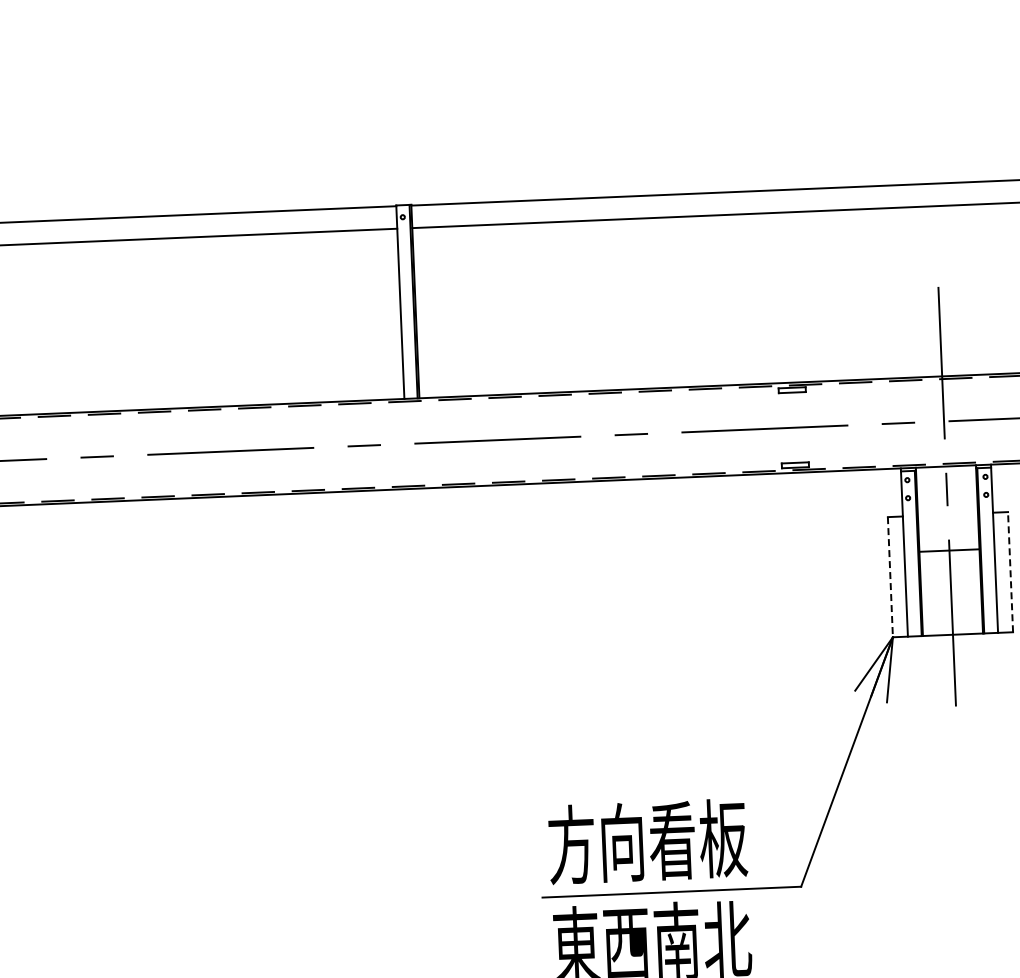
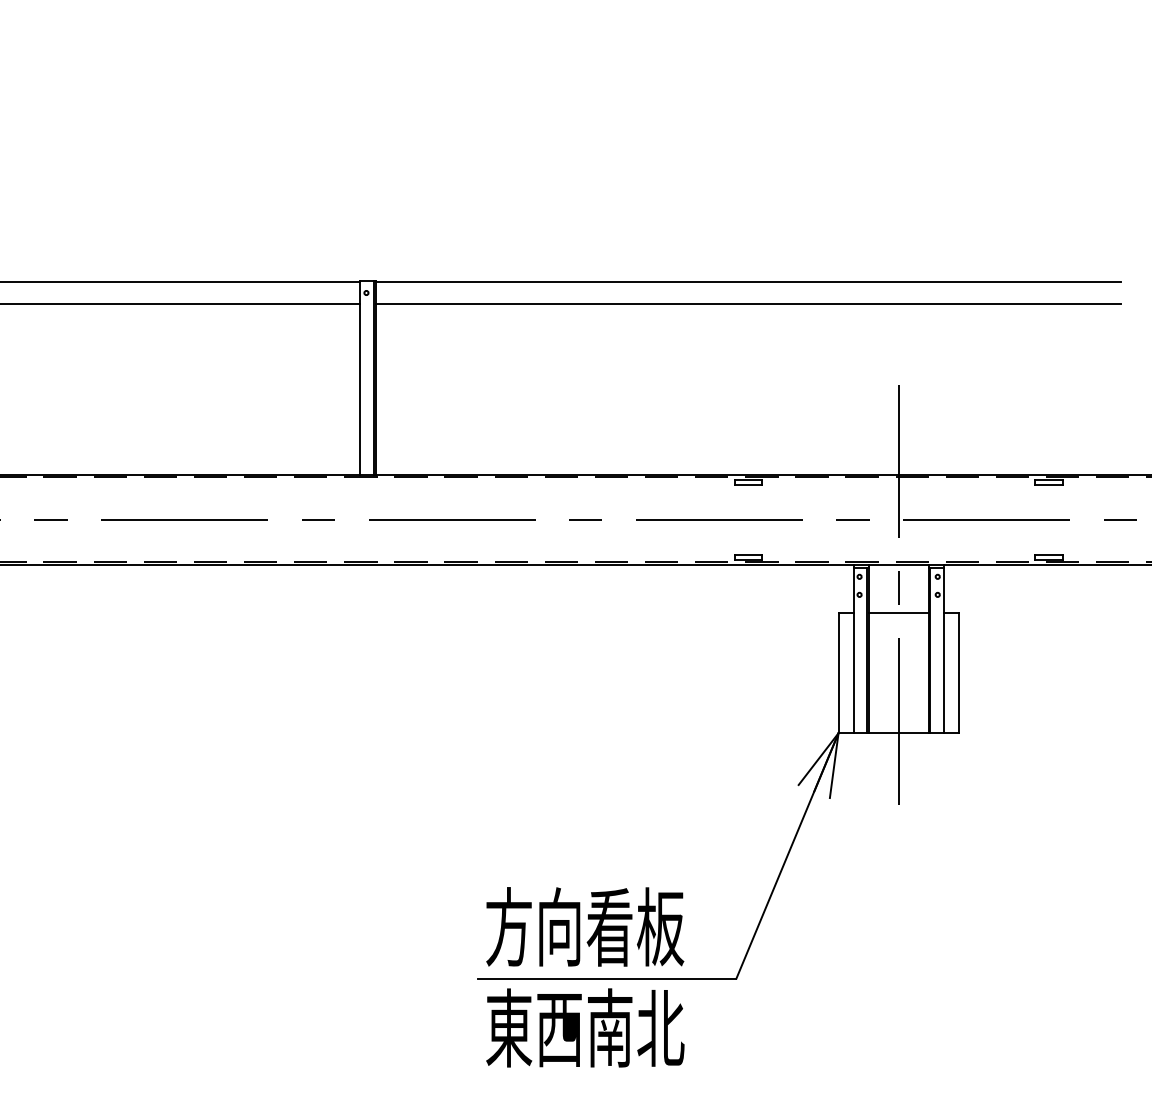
line: (949, 550) -> (898, 612), moved
line: (1010, 571) -> (958, 672), dashed -> solid
line: (890, 577) -> (838, 673), dashed -> solid

